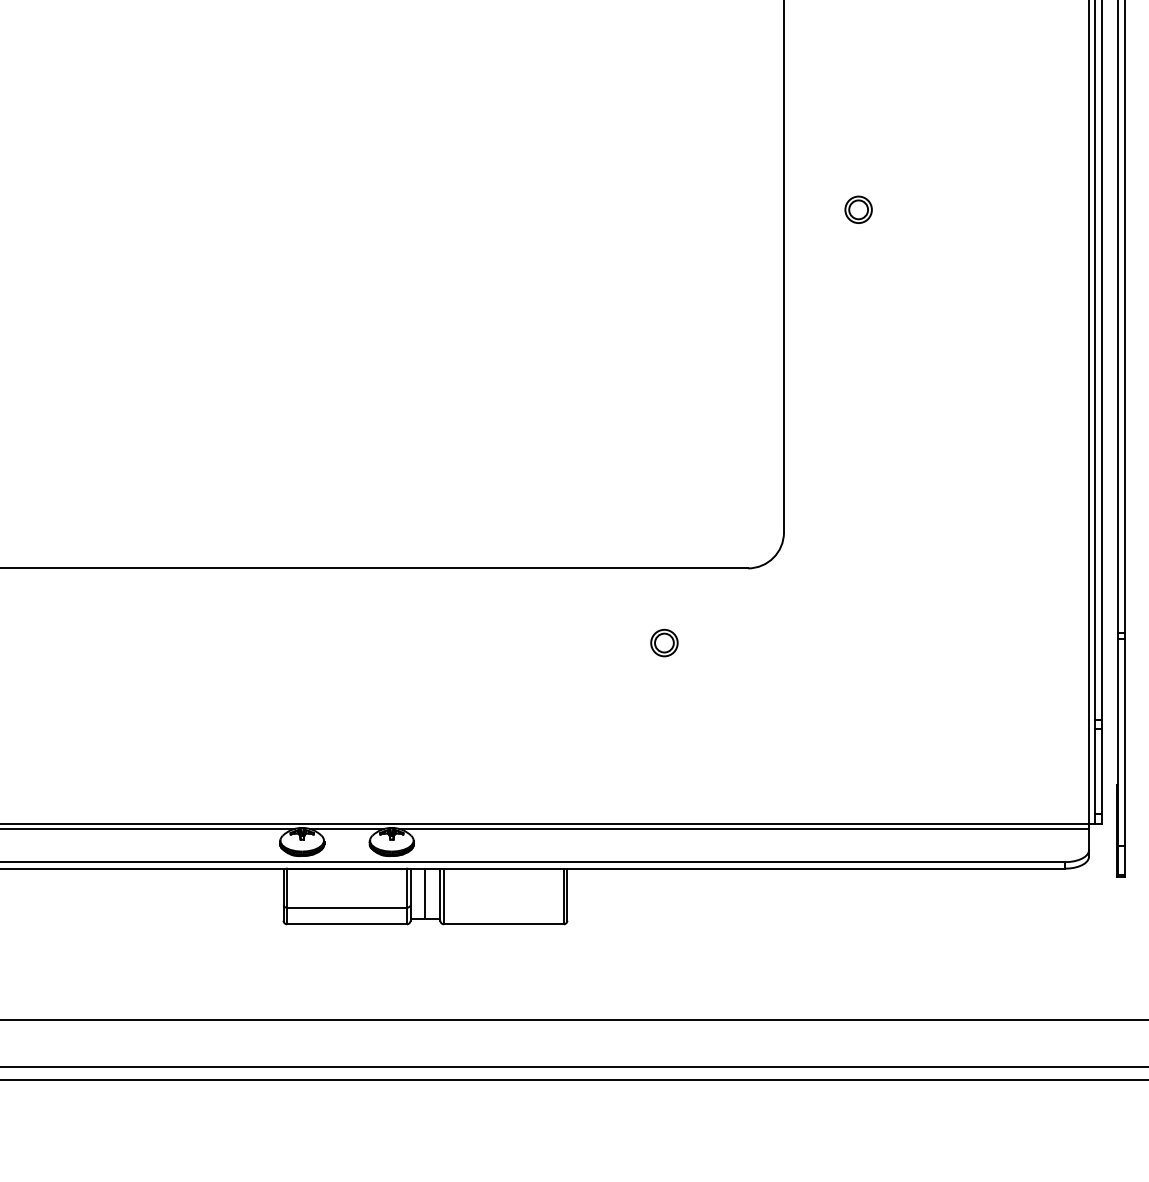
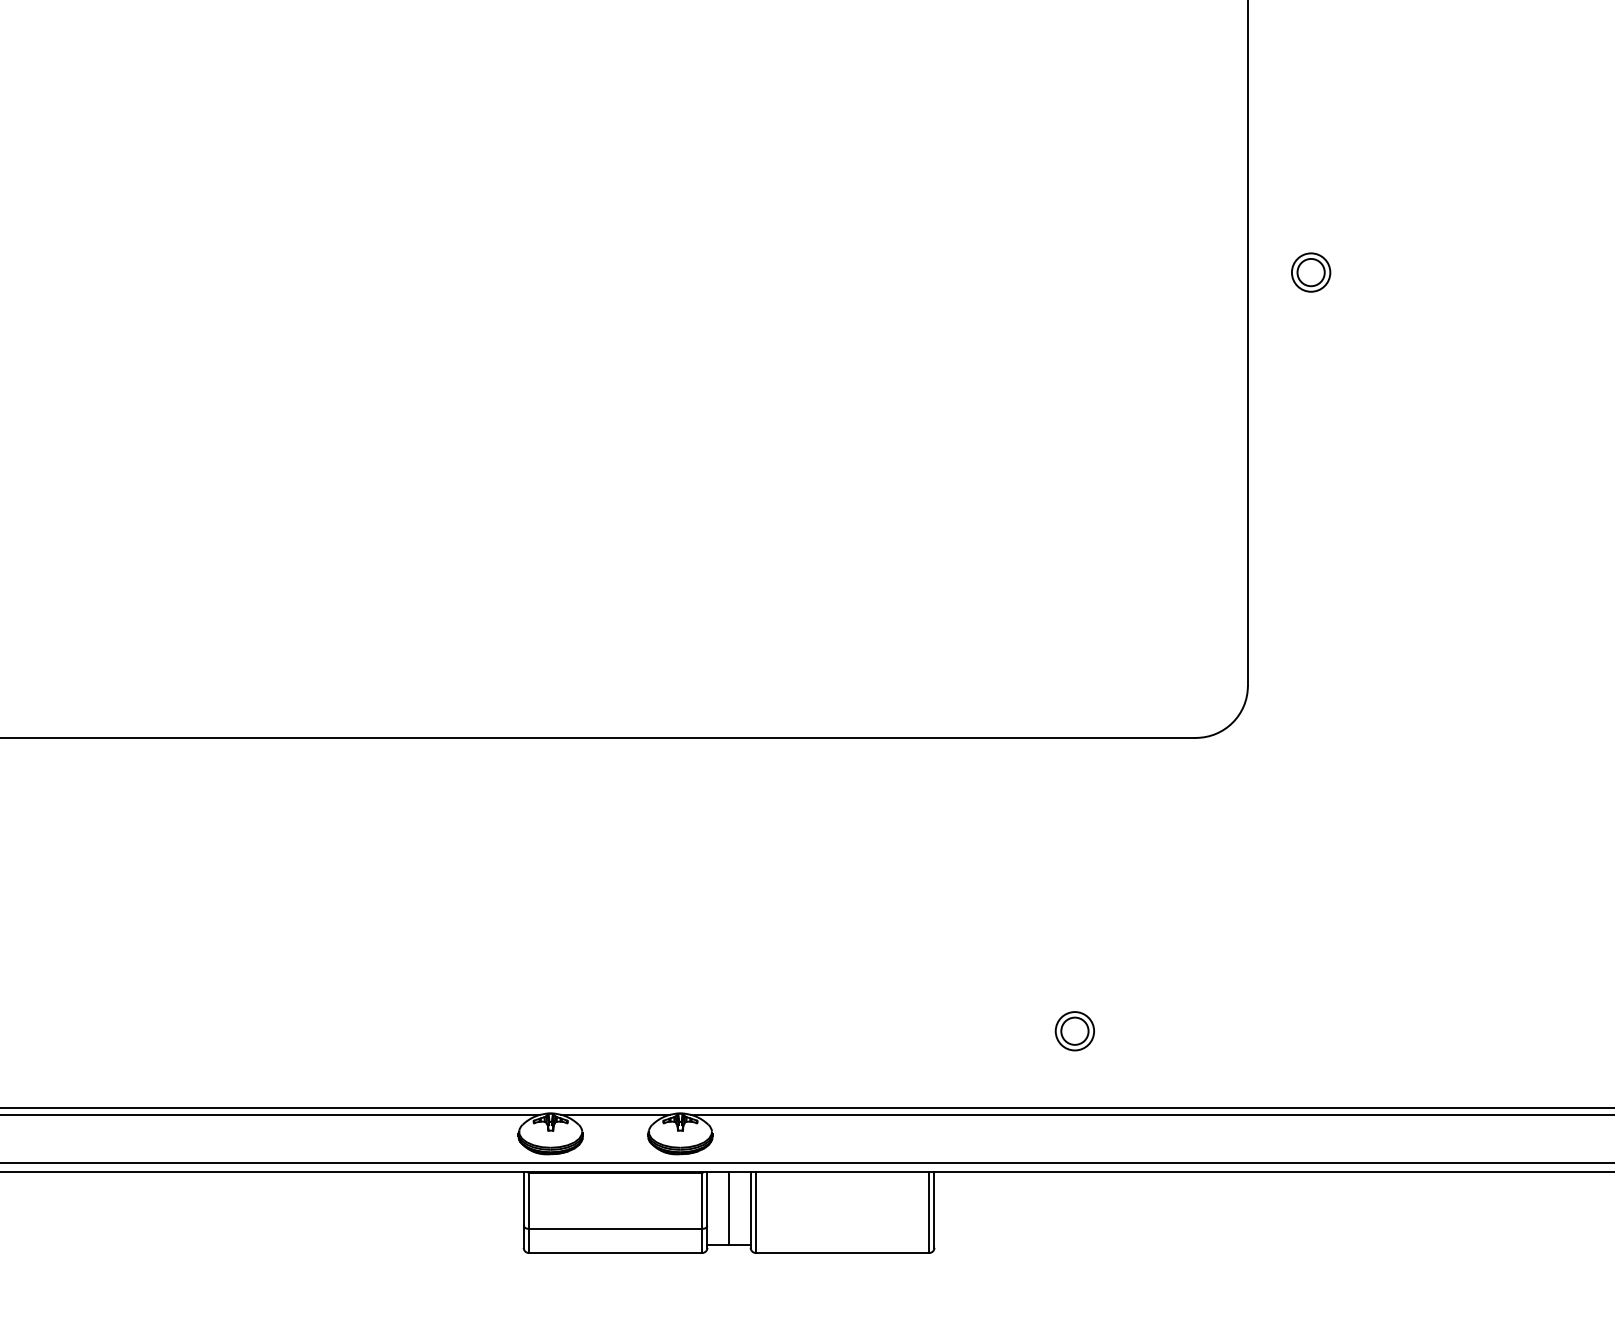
part: (858, 209) -> (1310, 272), moved
part: (664, 642) -> (1075, 1030), moved

